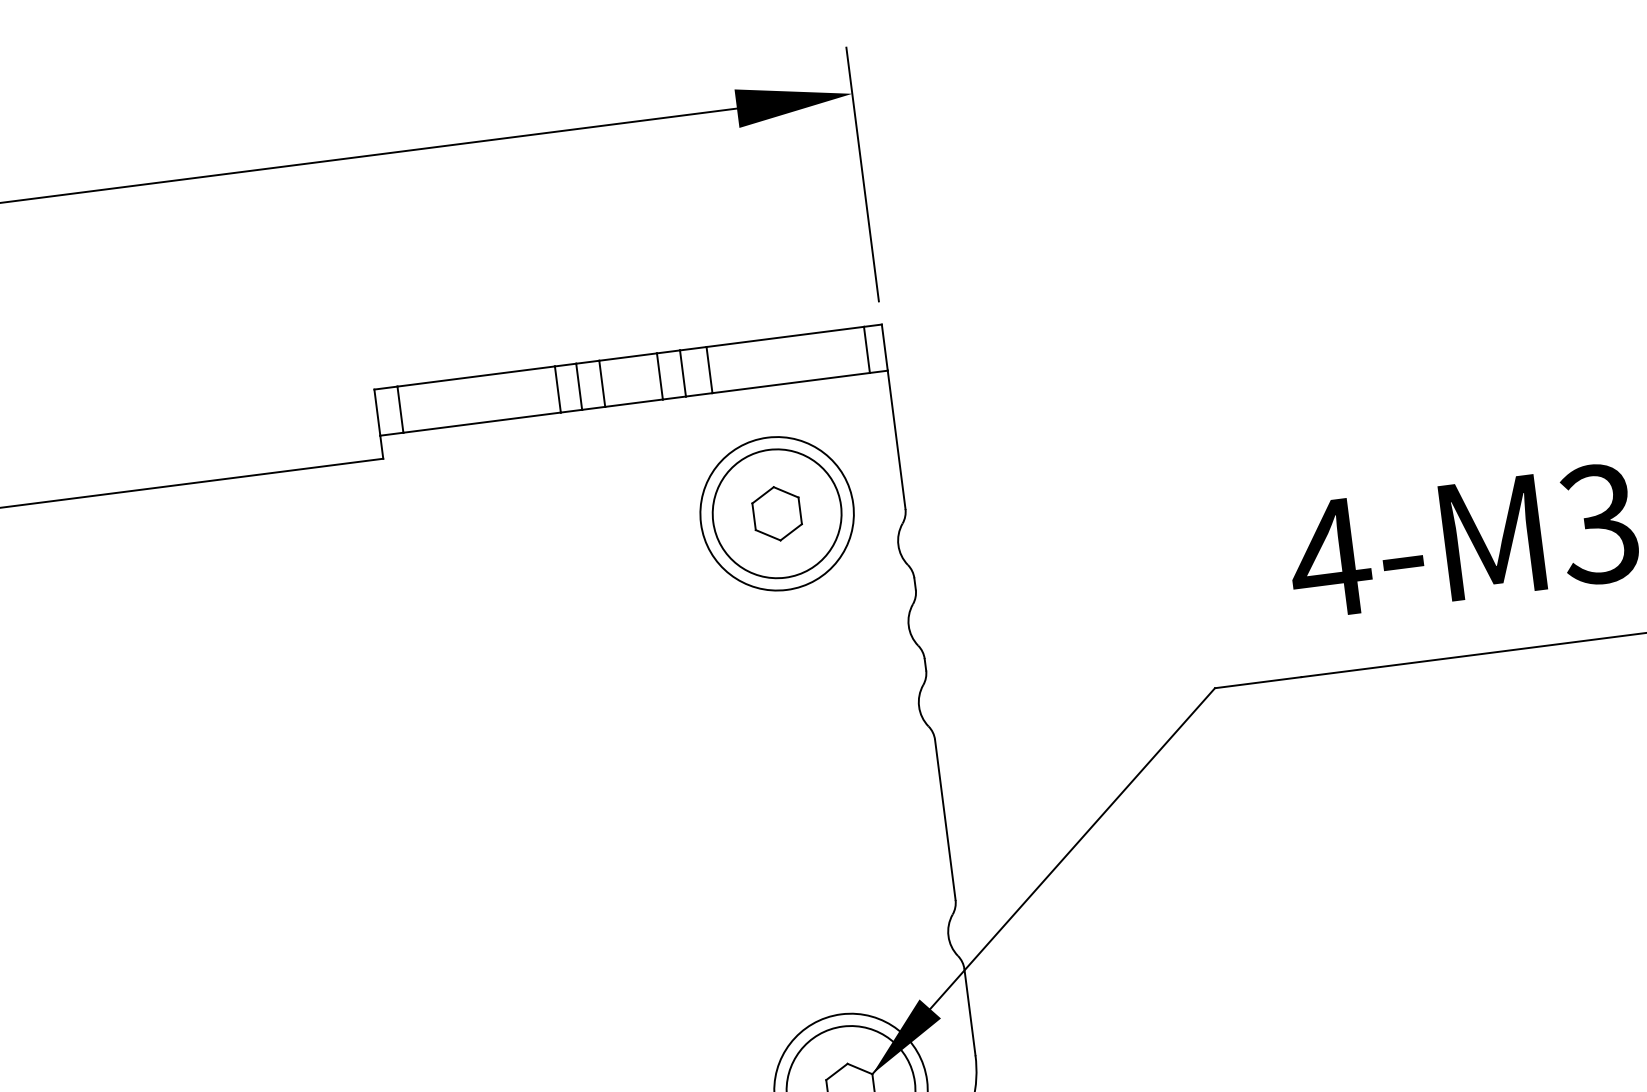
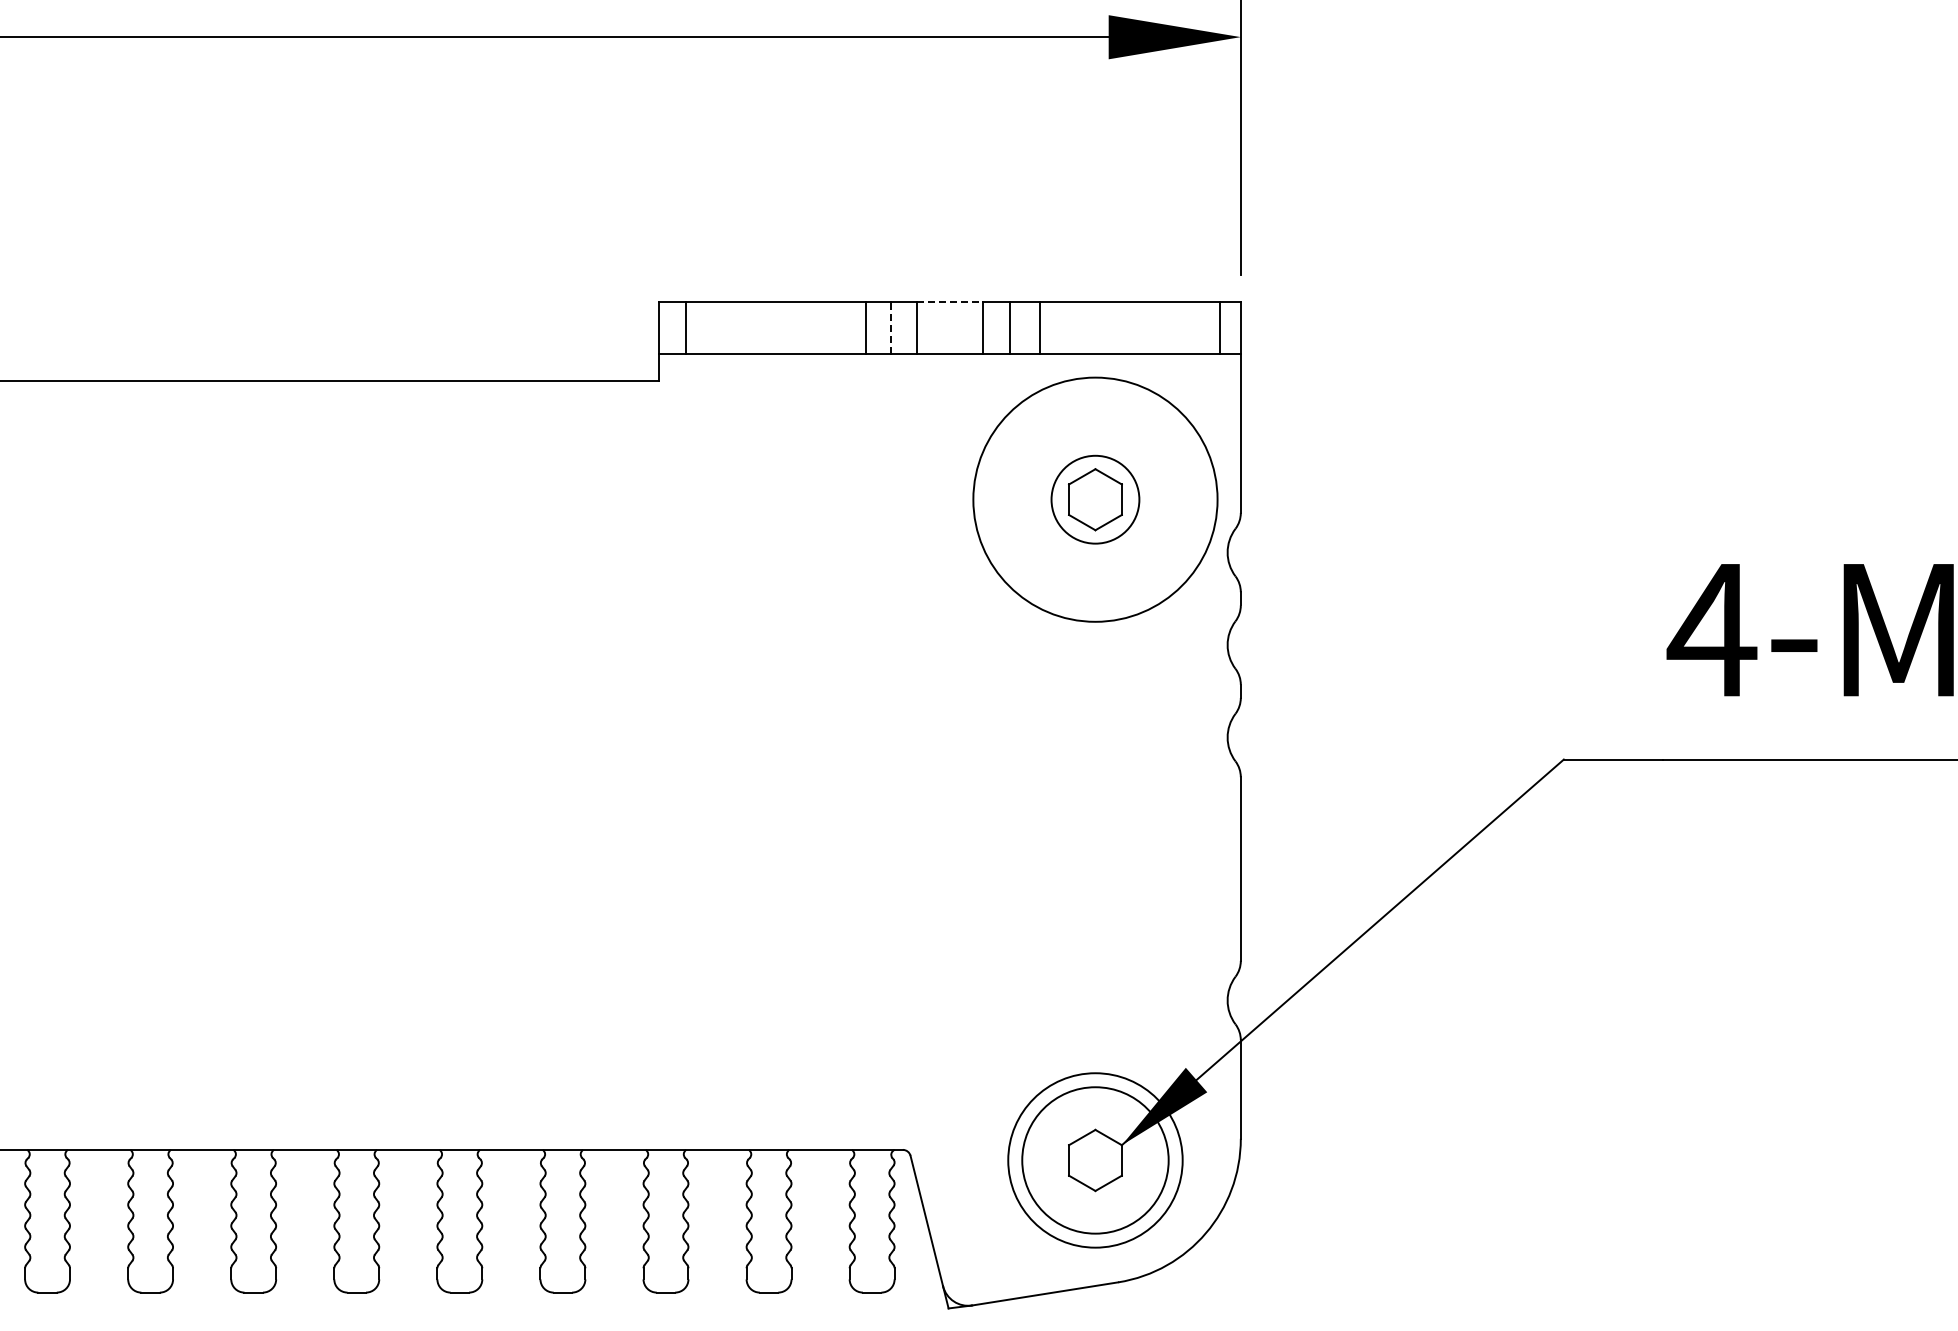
line: (628, 357) -> (950, 301), solid -> dashed
line: (579, 386) -> (890, 327), solid -> dashed
circle: (777, 513) -> (1095, 499), size x0.6
circle: (777, 513) -> (1095, 499), size x1.4

